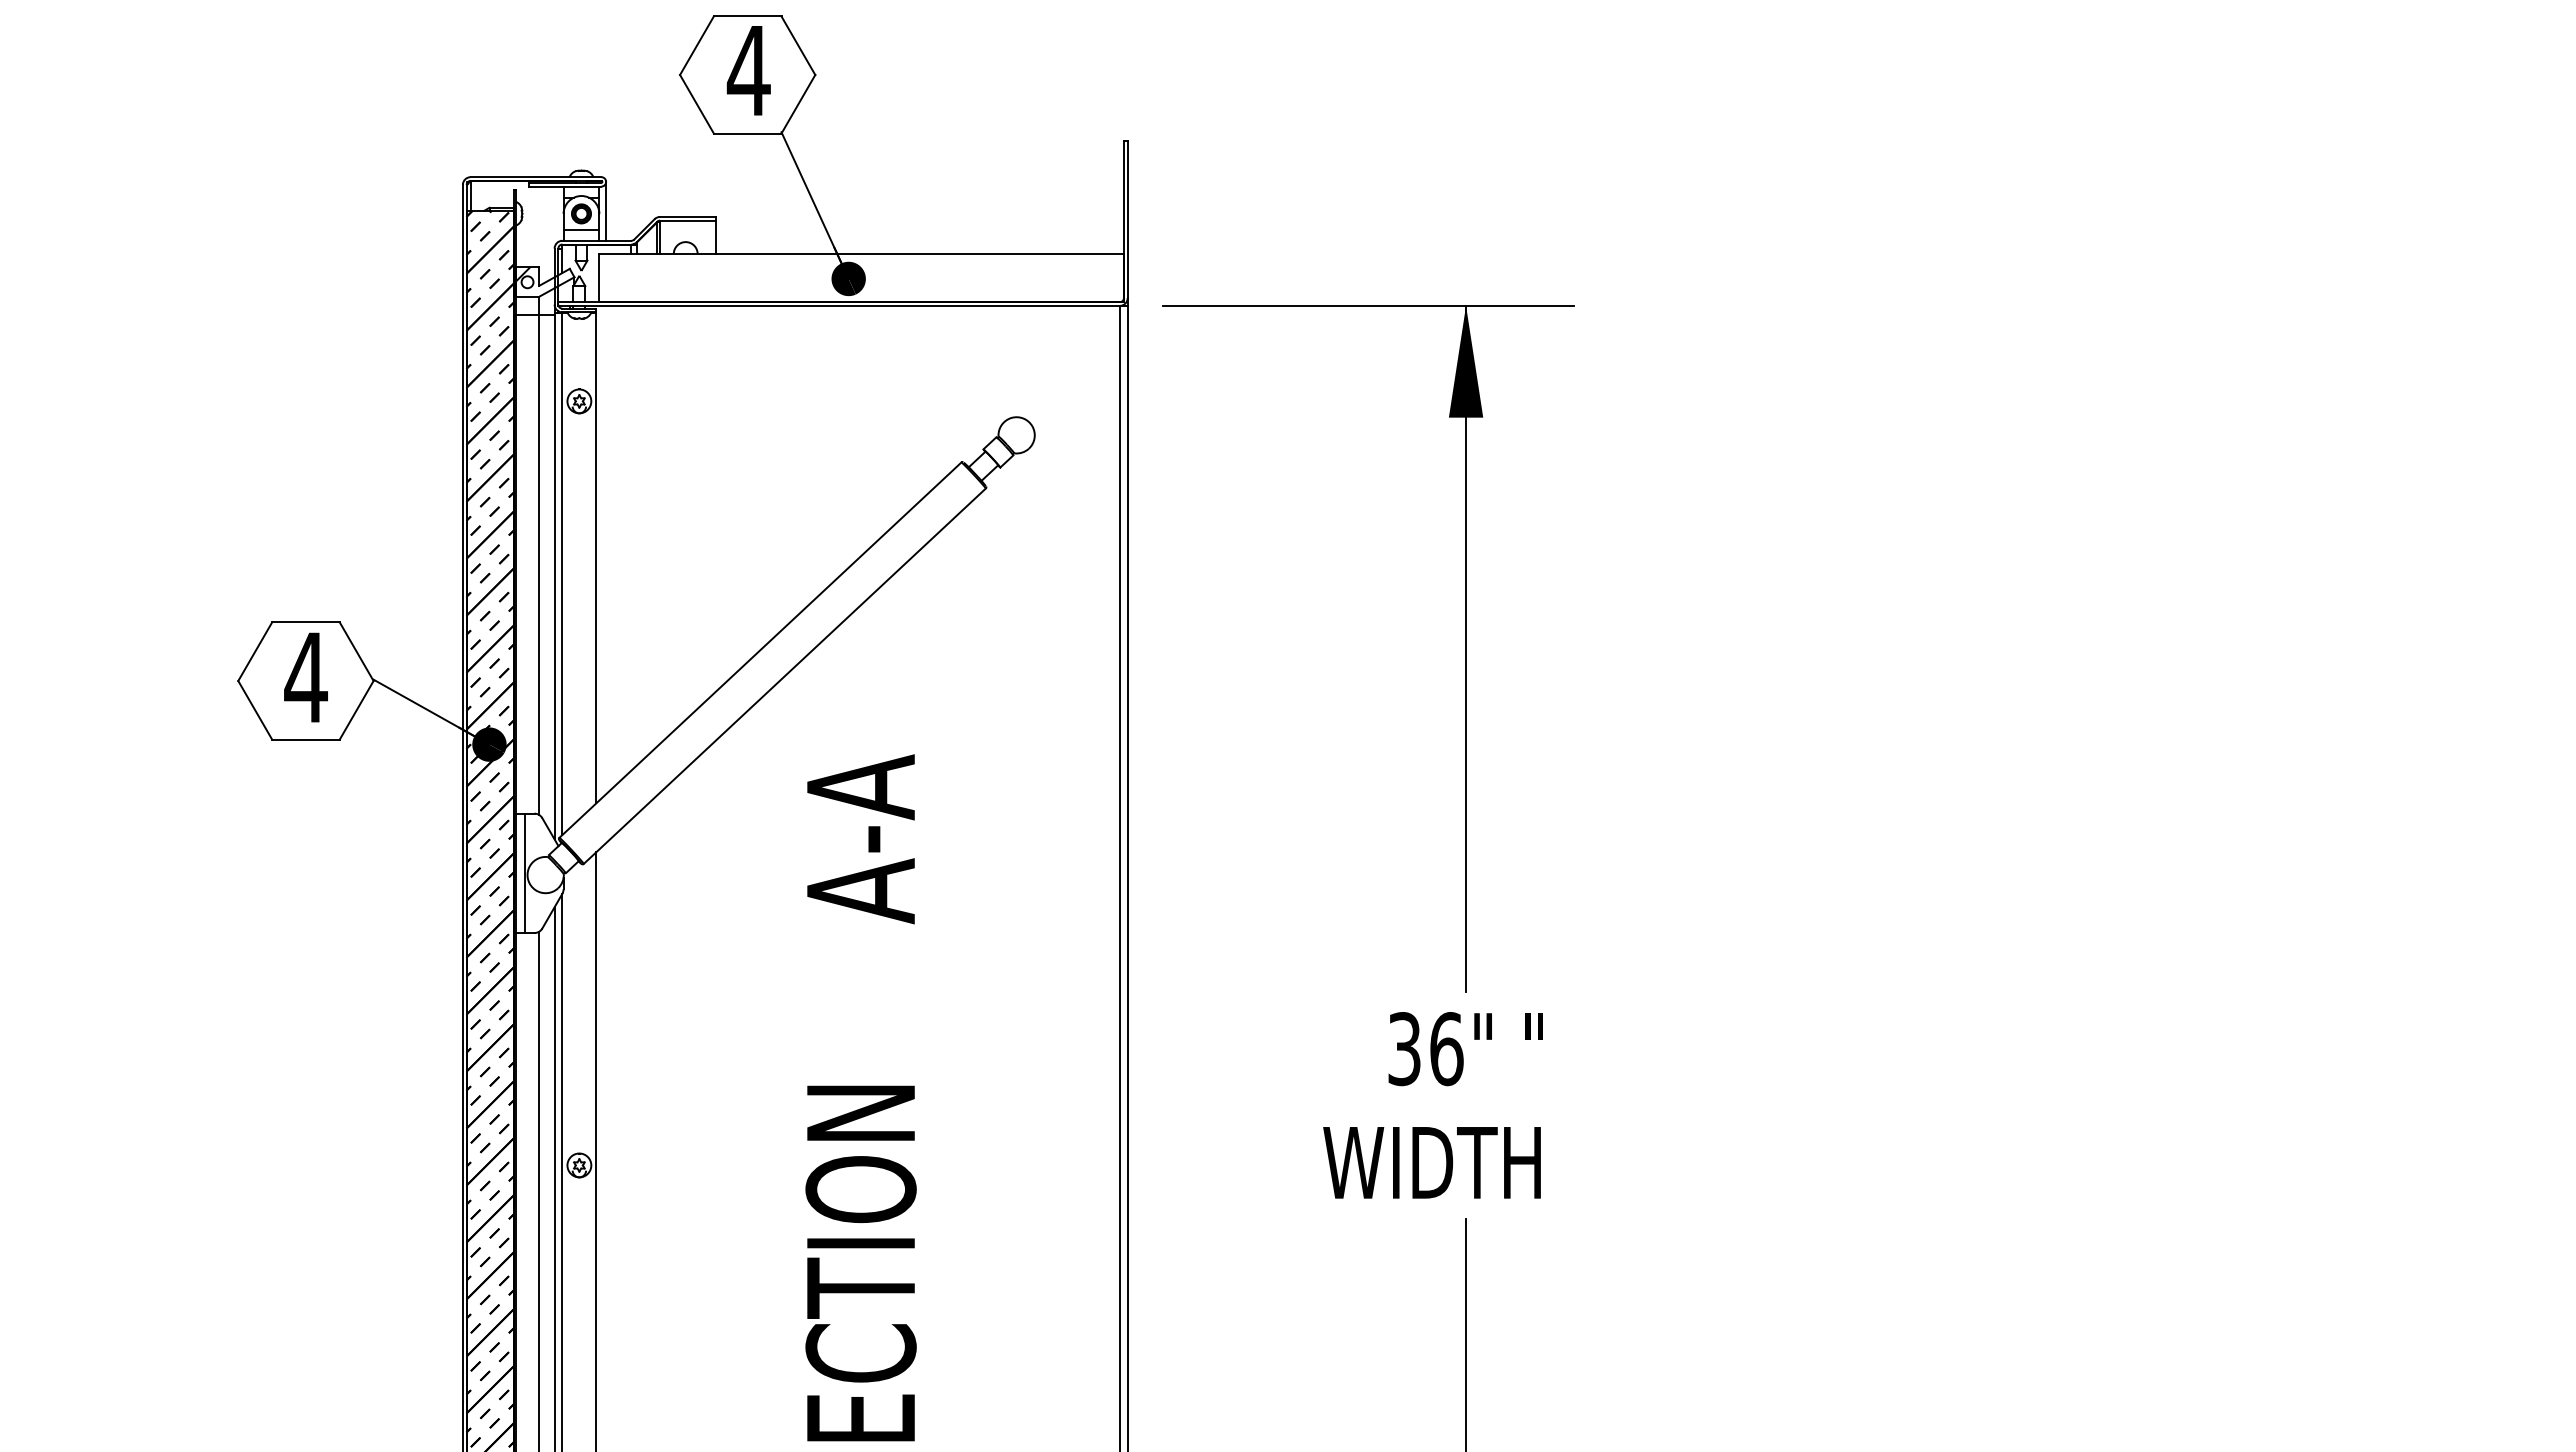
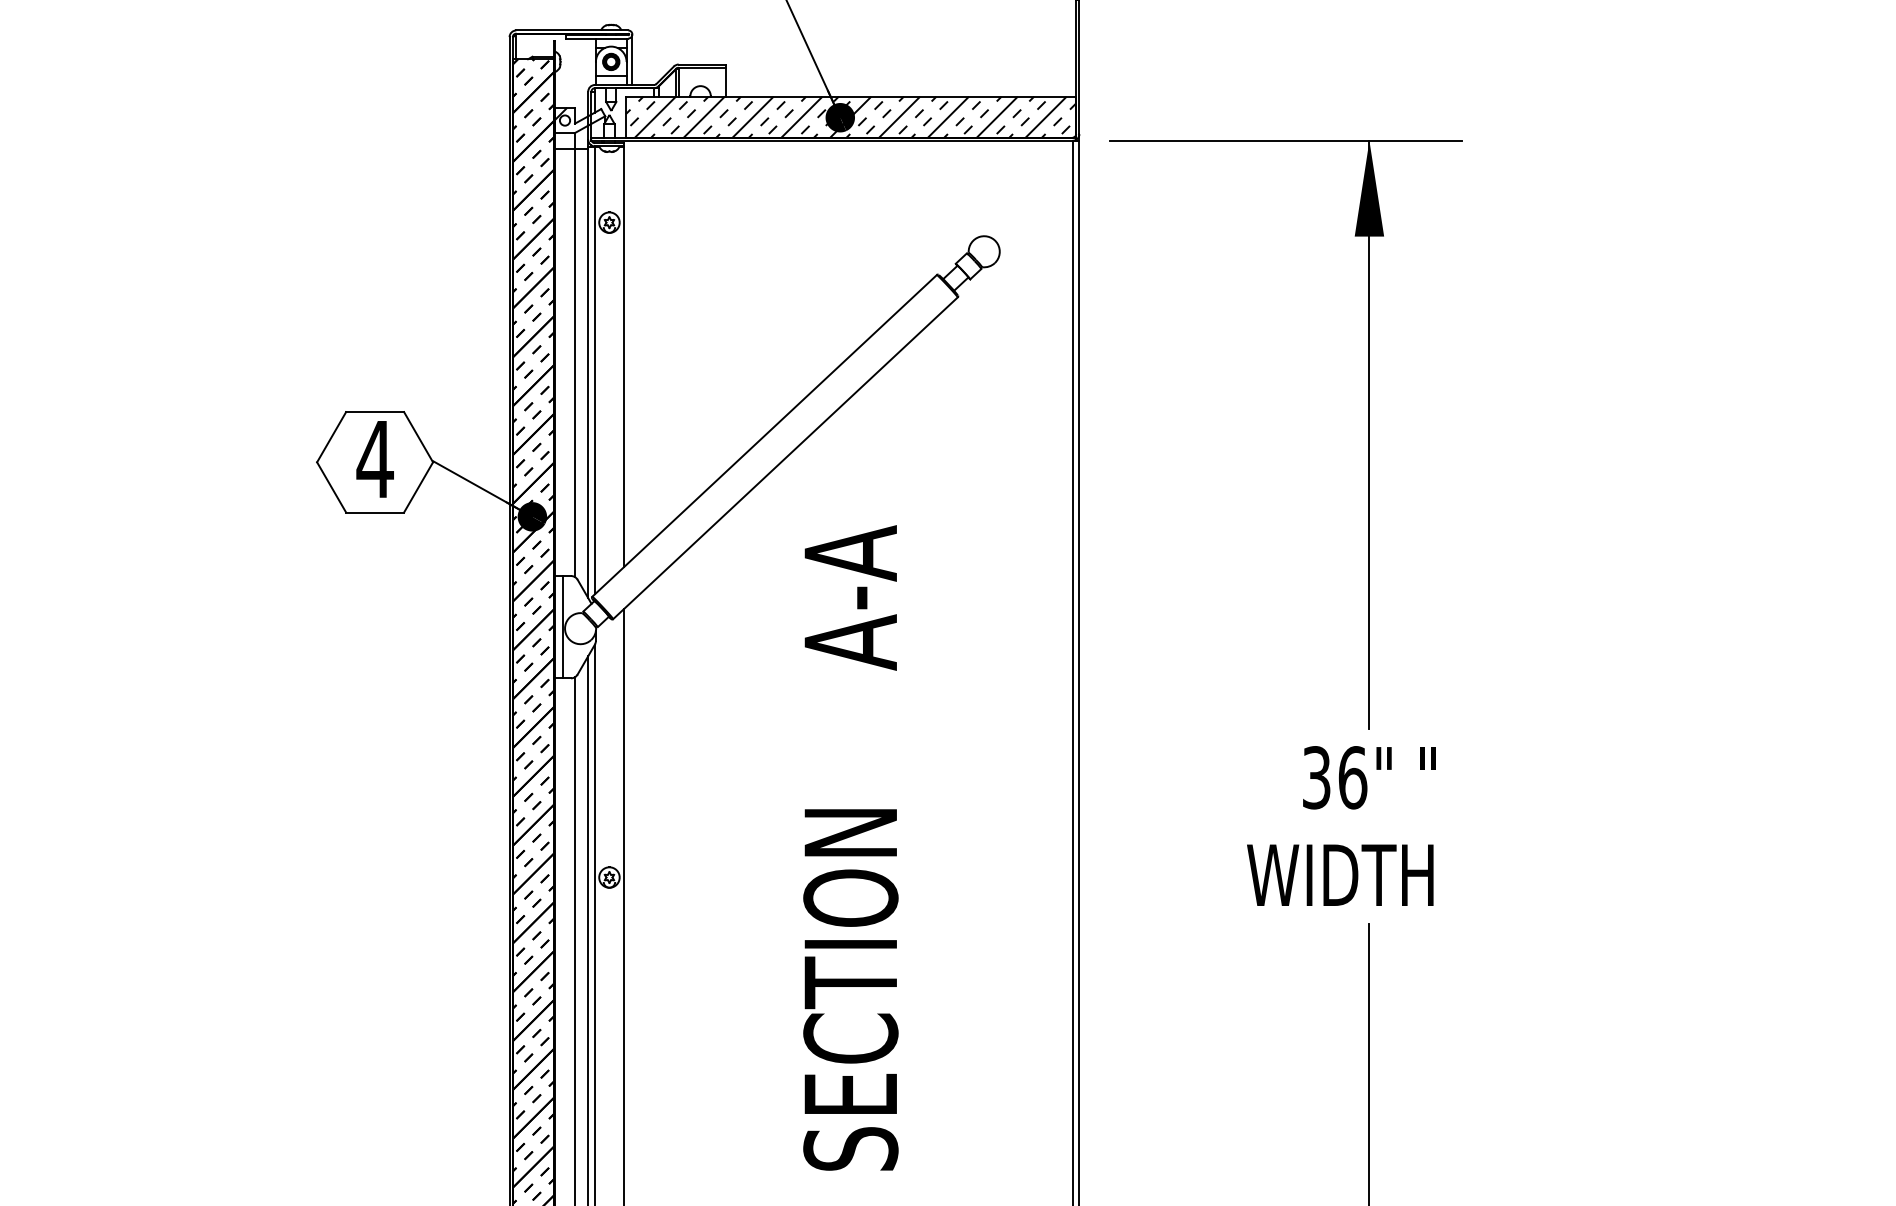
hatch: (860, 278) -> (850, 117), added

